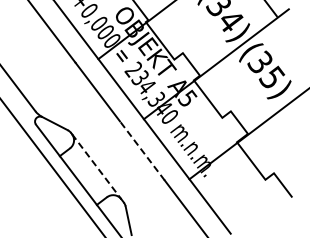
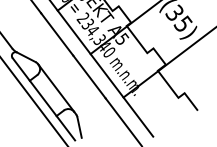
line: (142, 150) -> (89, 76), dashed -> solid
line: (96, 166) -> (56, 88), dashed -> solid

